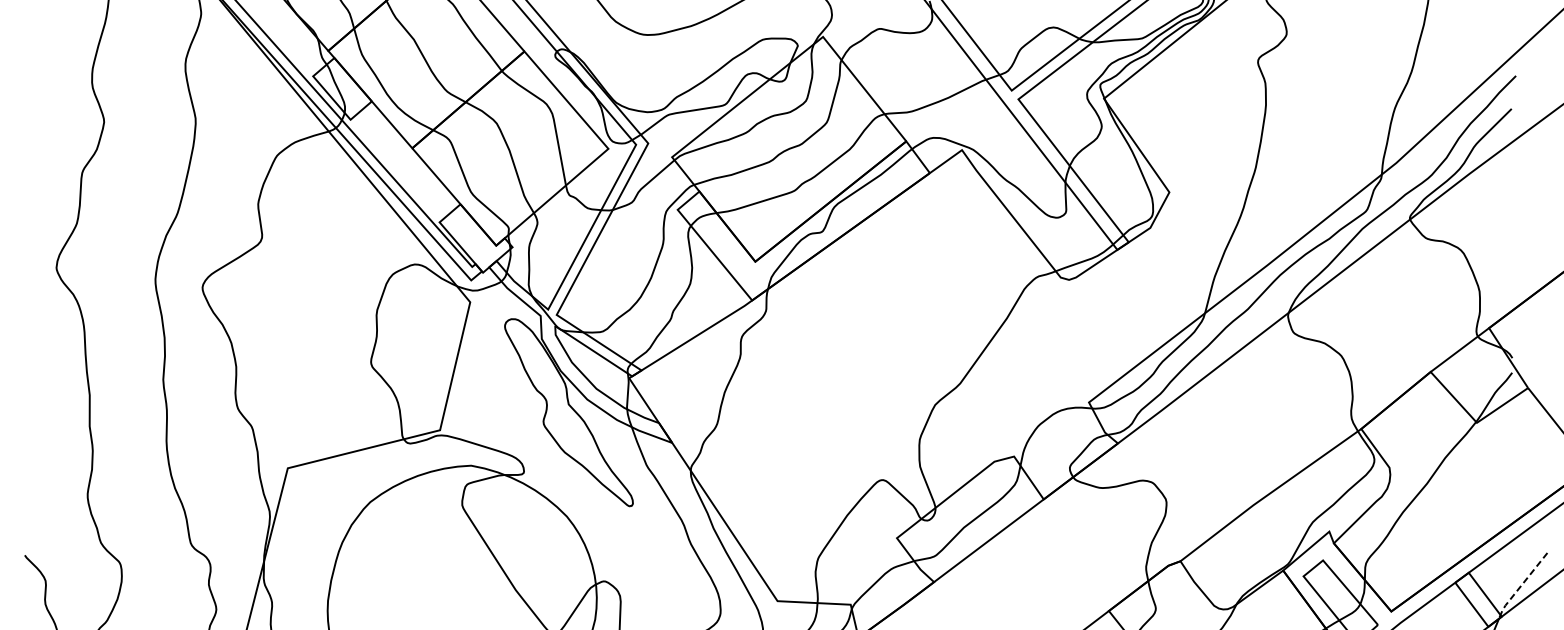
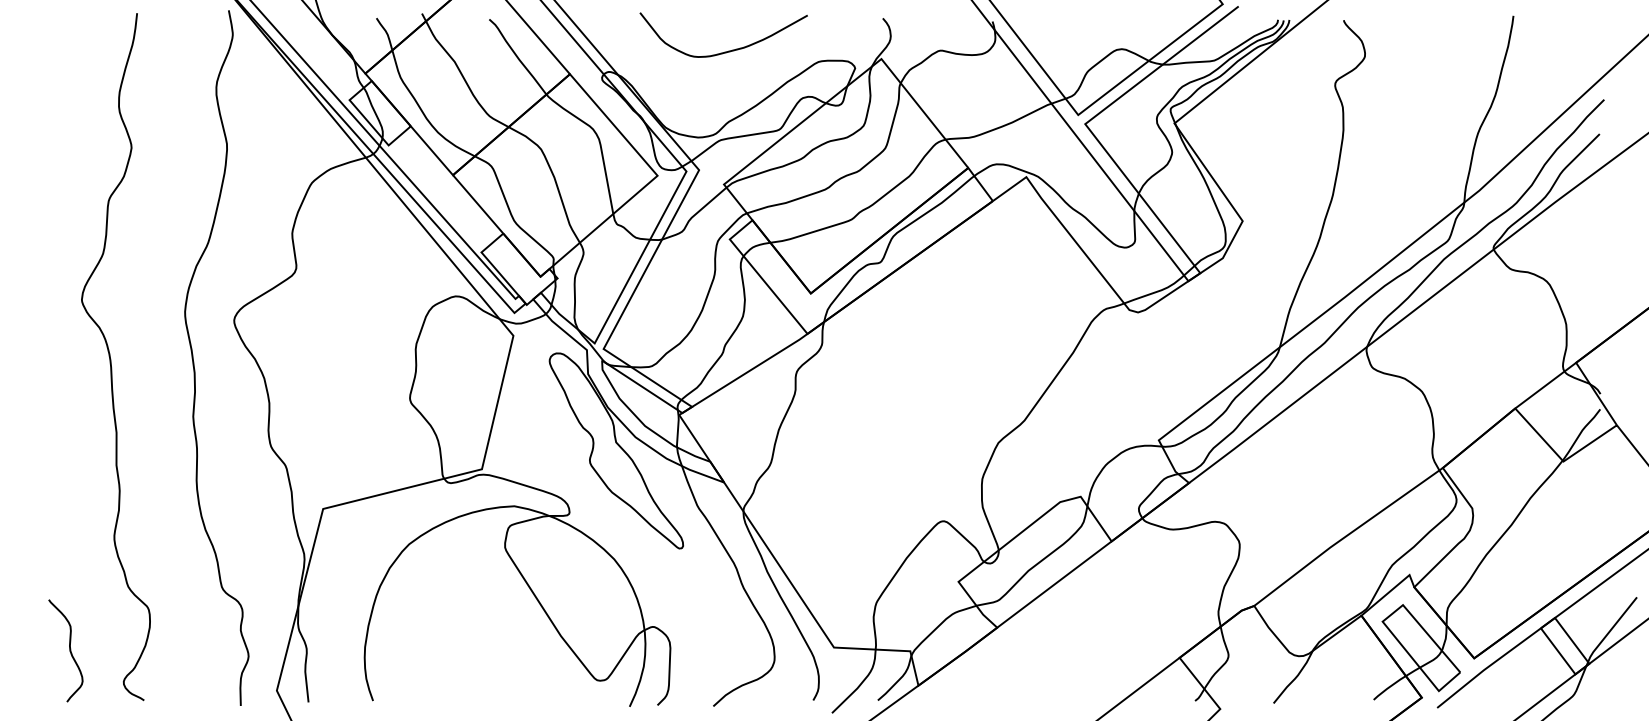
line: (1521, 586) -> (1609, 632), dashed -> solid

